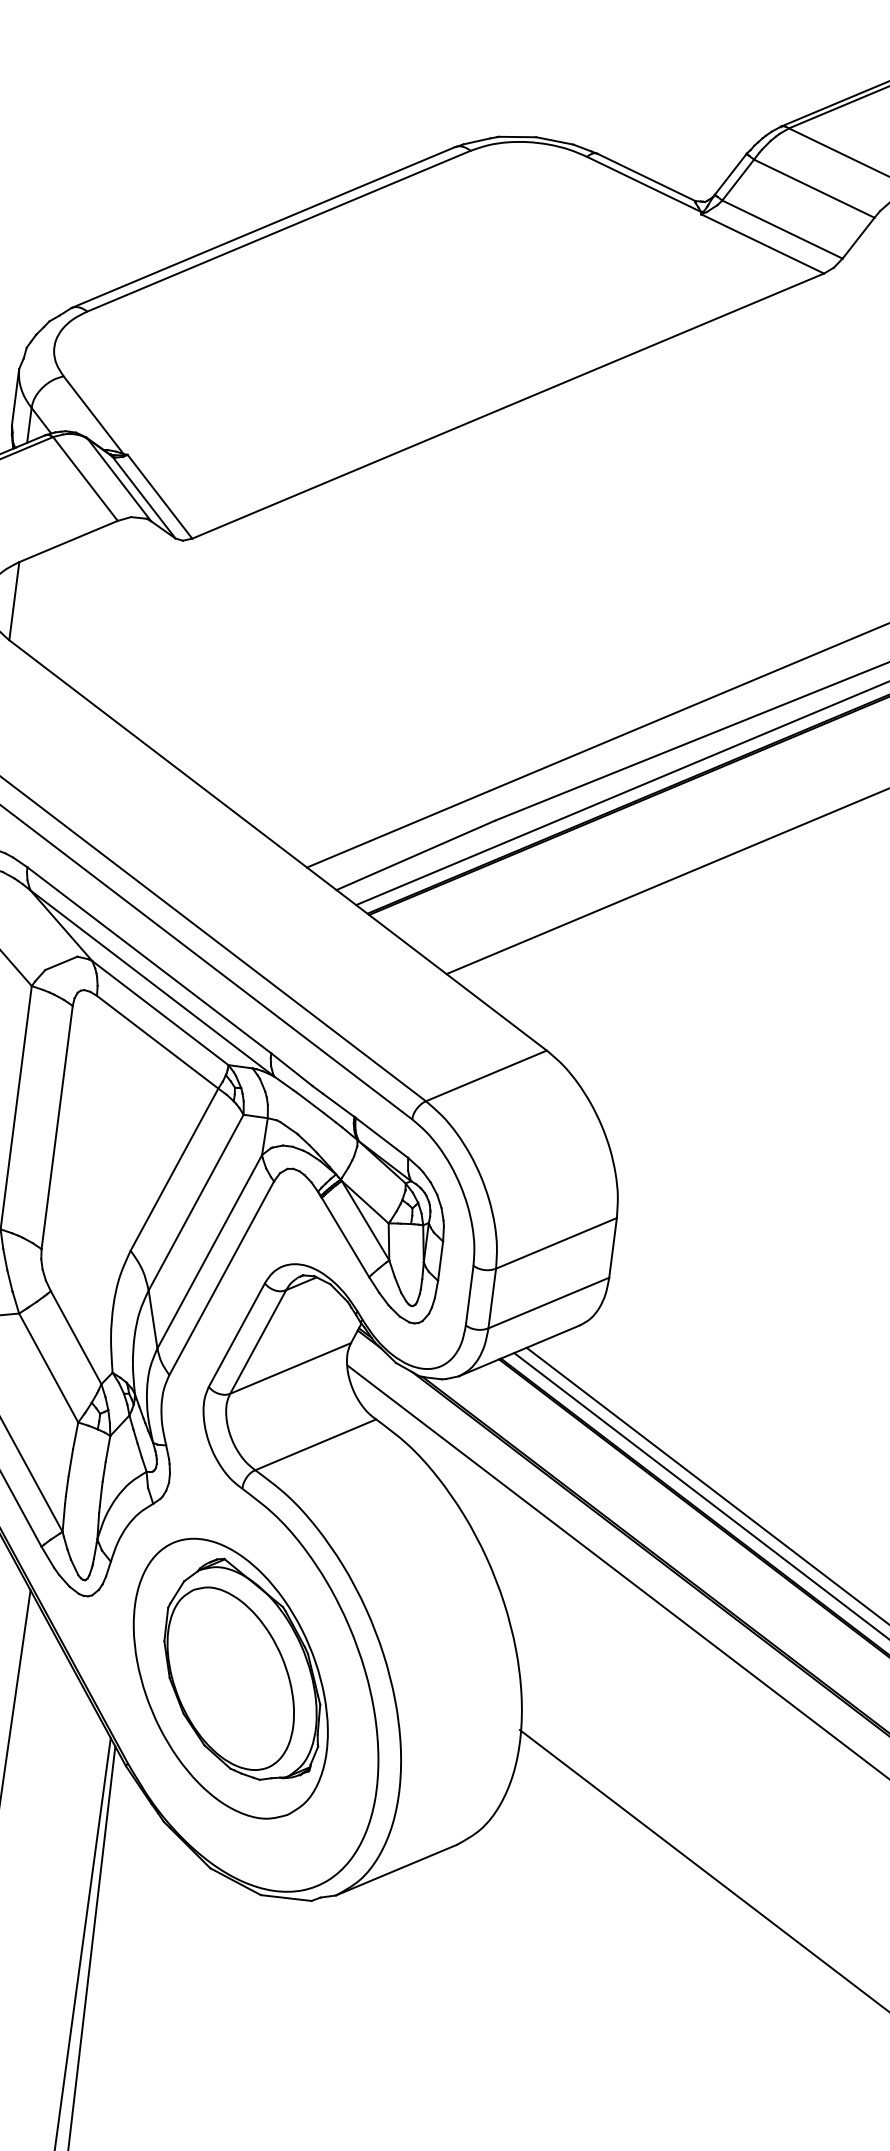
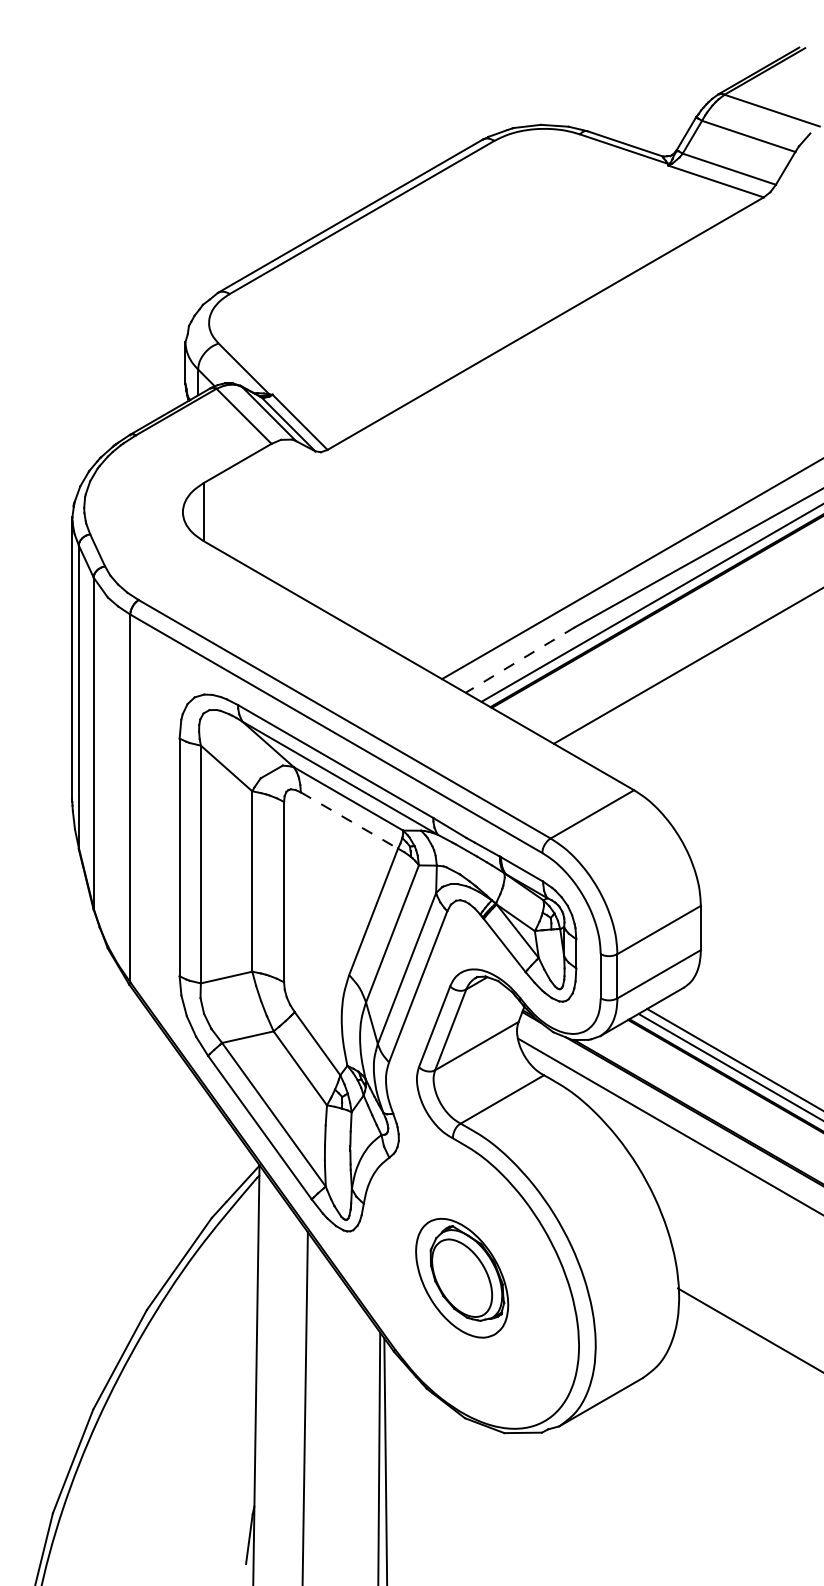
line: (416, 856) -> (520, 660), solid -> dashed
line: (157, 1042) -> (349, 820), solid -> dashed
part: (229, 1679) -> (461, 1278), size x0.6

